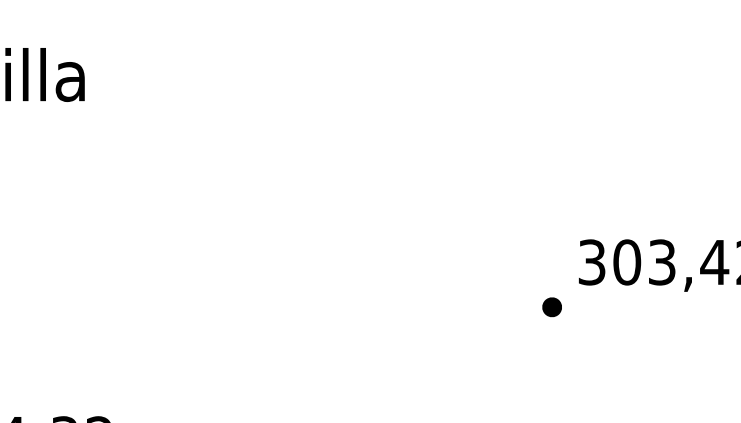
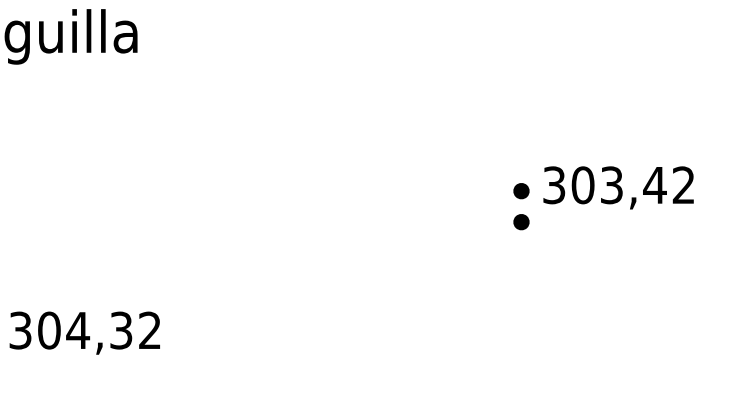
part: (552, 269) -> (521, 191), added

